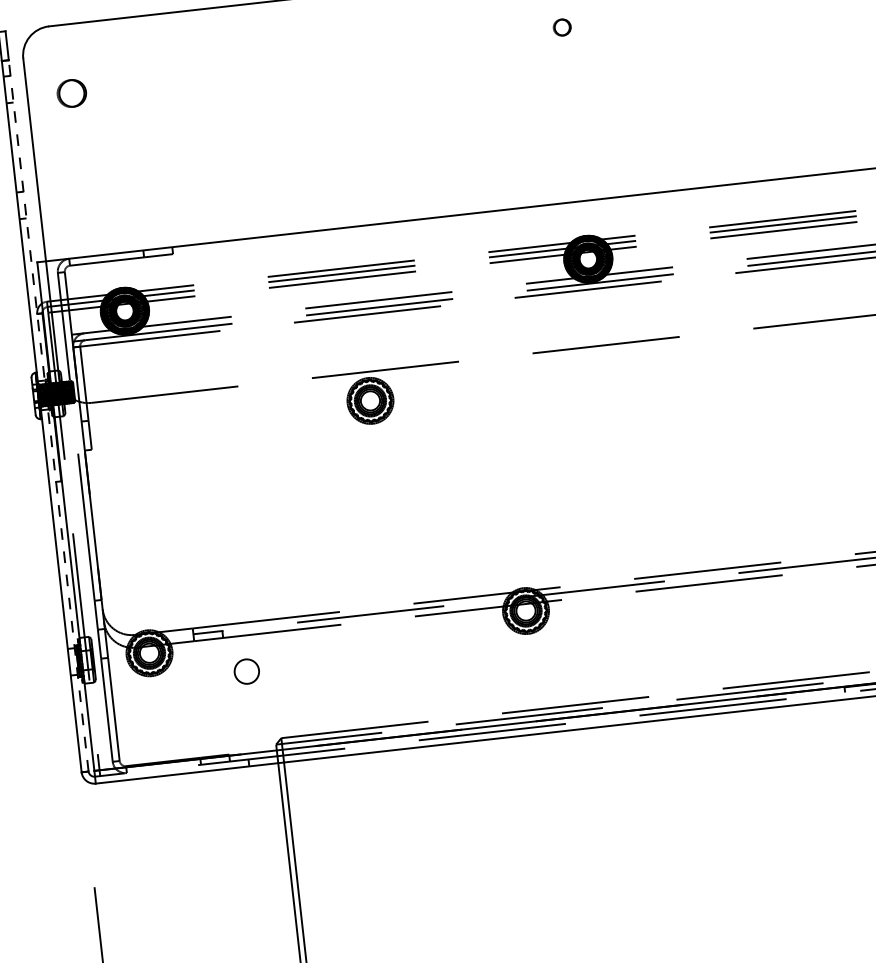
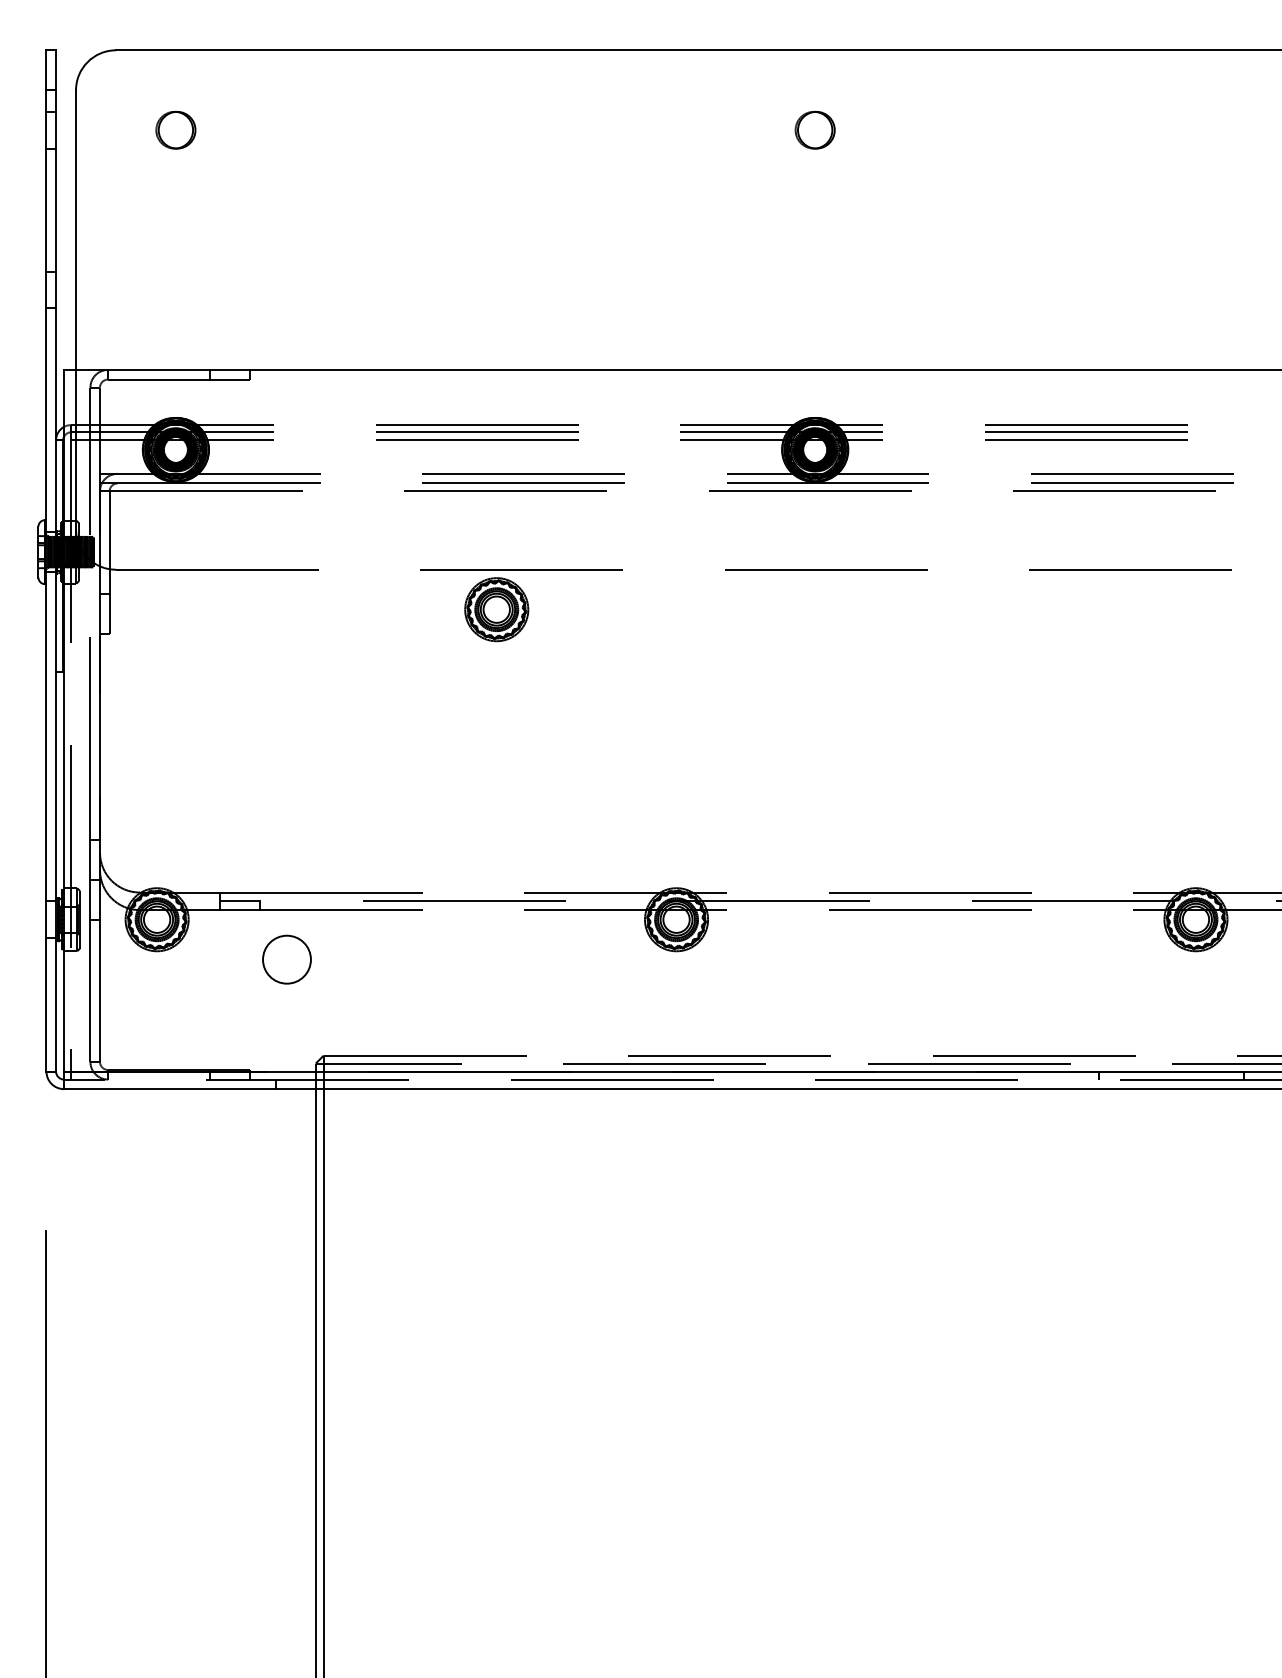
part: (561, 27) -> (814, 130), size x1.67
part: (71, 93) -> (175, 129), moved
line: (48, 415) -> (56, 580), dashed -> solid
circle: (246, 671) -> (286, 959), size x1.43

